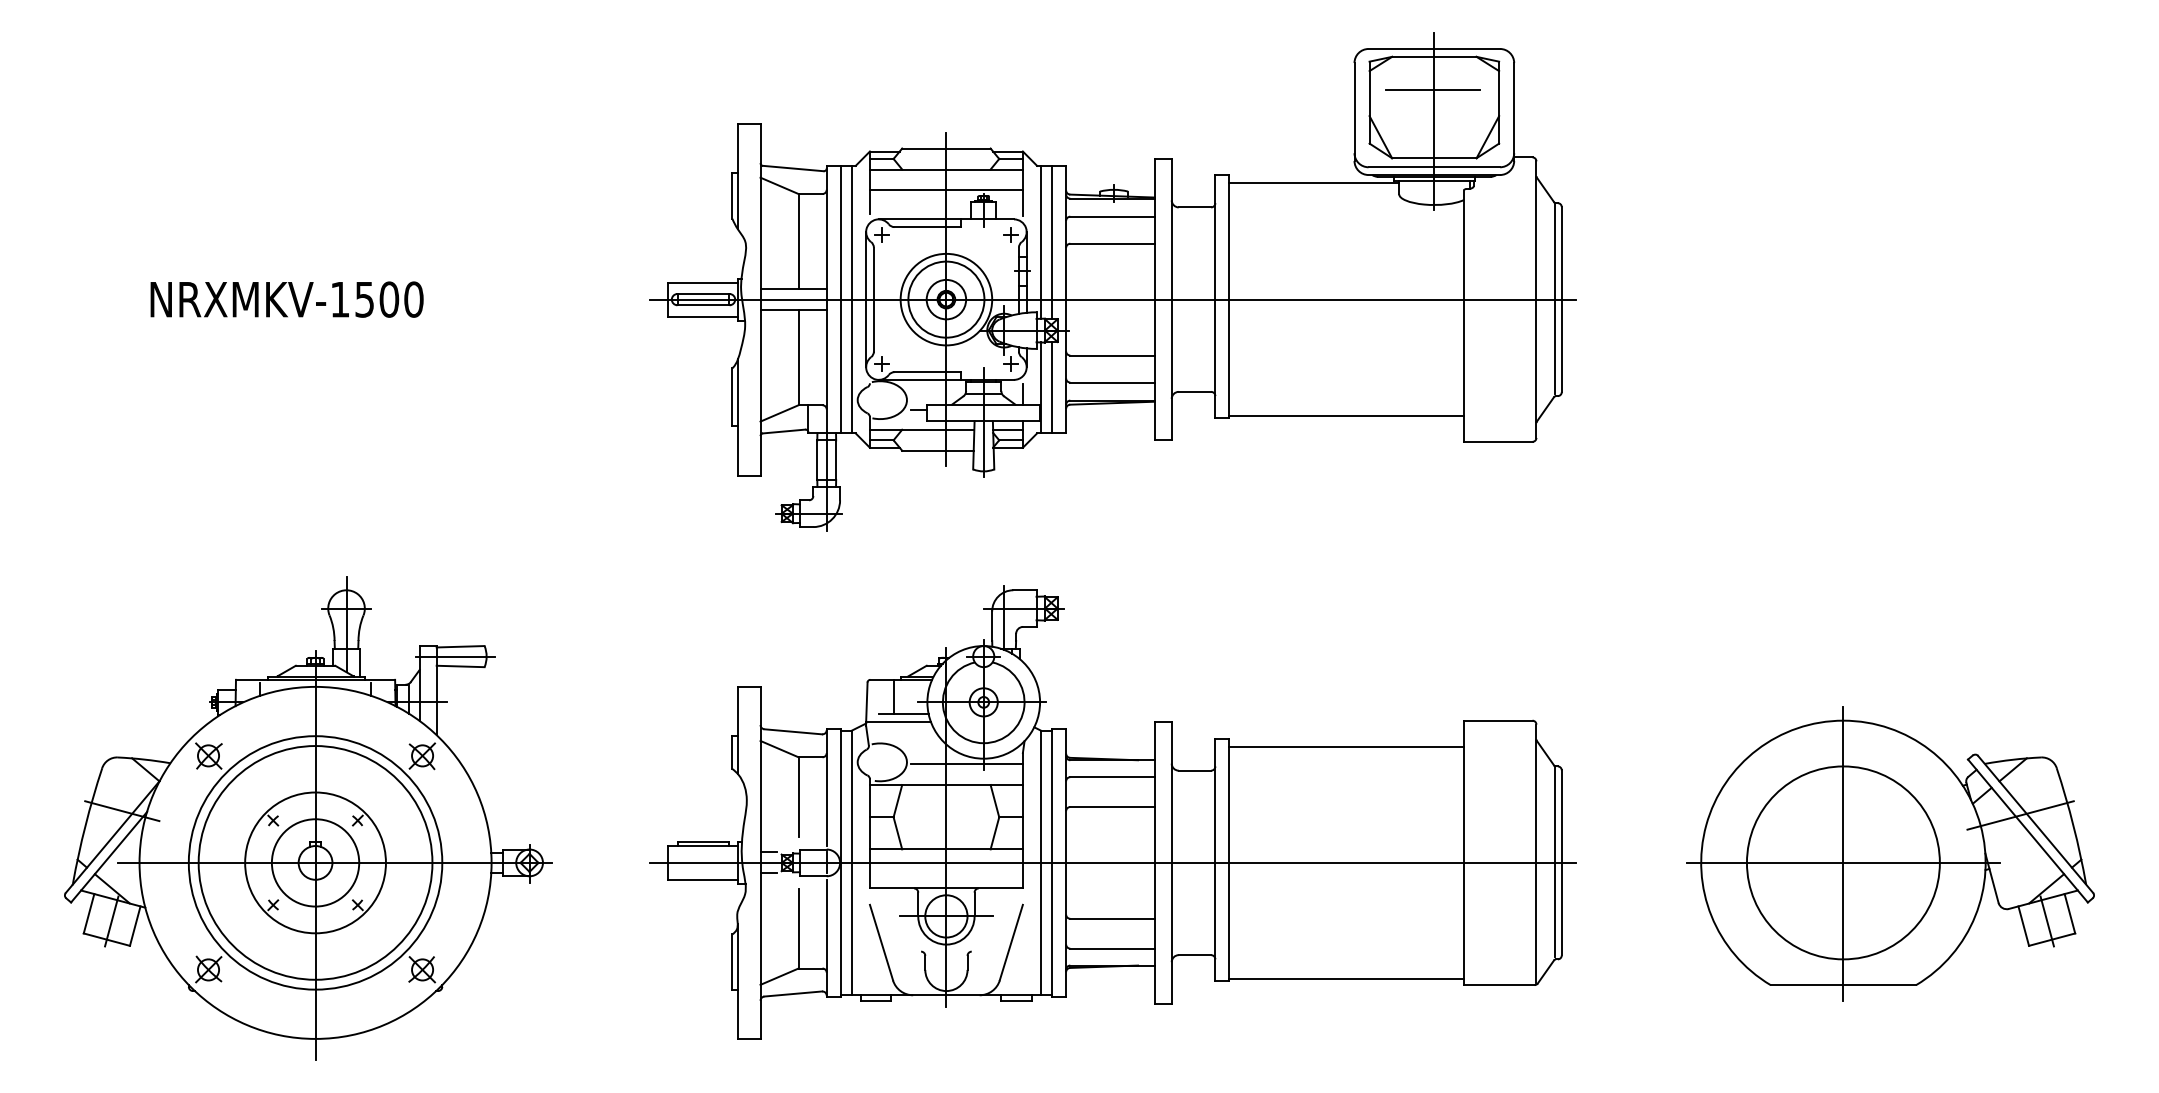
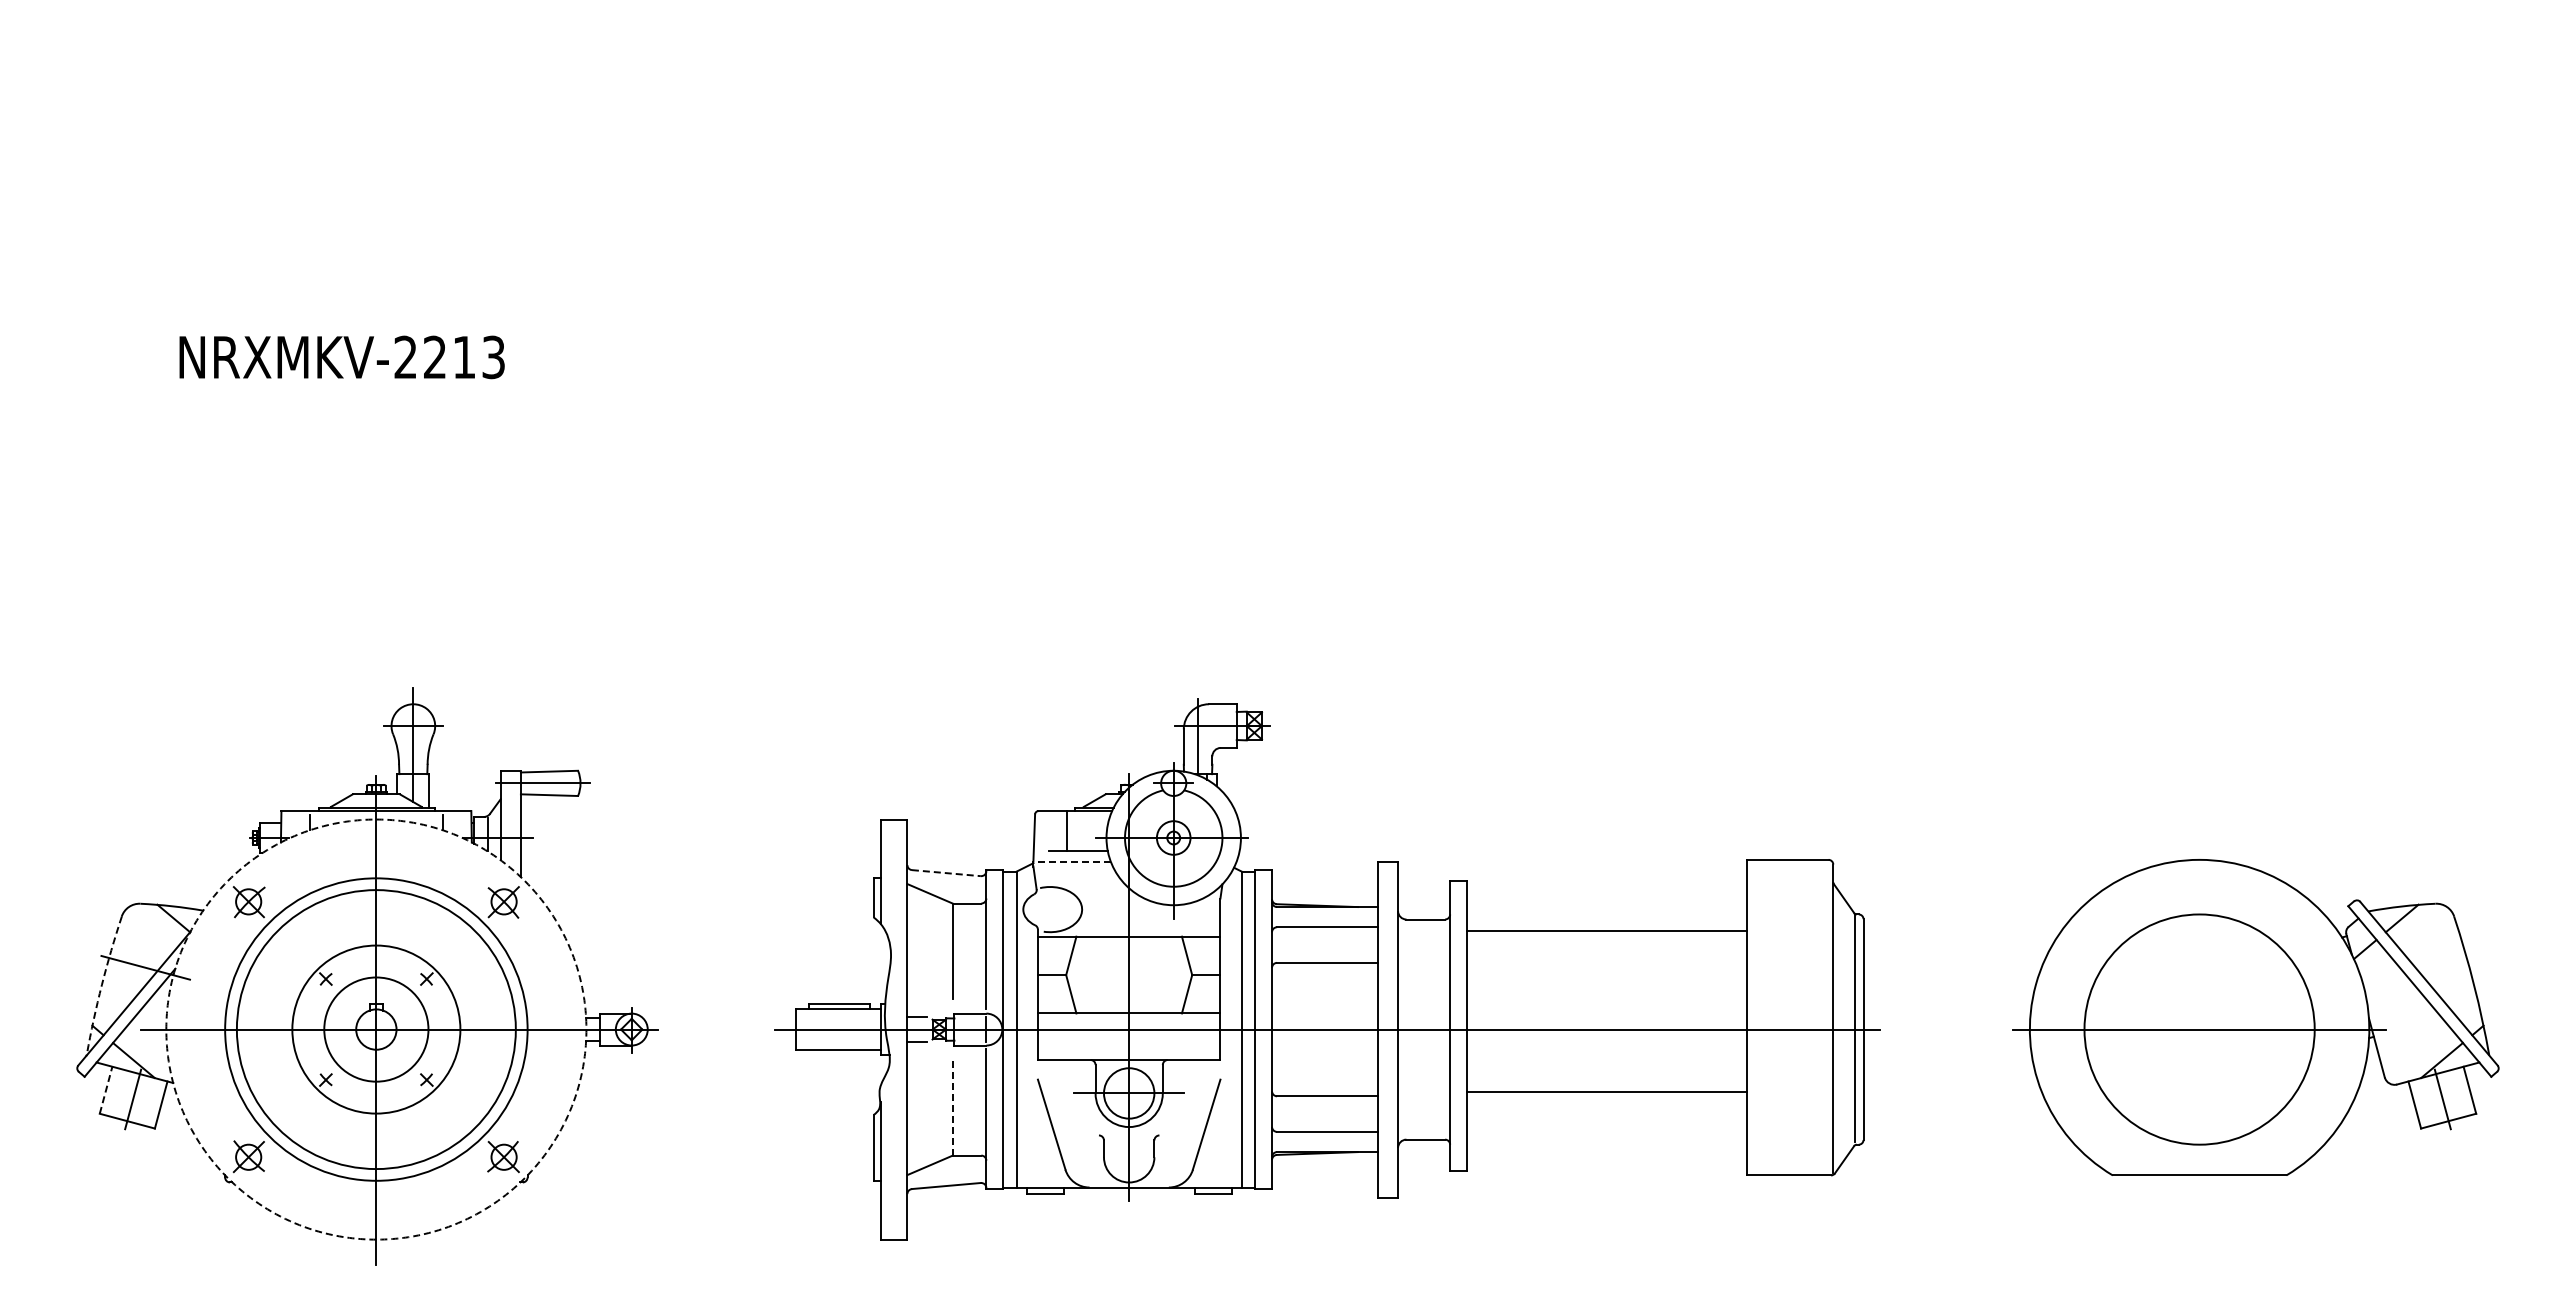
part: (1112, 281) -> (1327, 335), removed
text: (376, 299) -> (449, 357), NRXMKV-1500 -> NRXMKV-2213
line: (898, 722) -> (1072, 861), solid -> dashed
line: (793, 732) -> (946, 873), solid -> dashed
line: (1346, 746) -> (1606, 930), moved
line: (966, 763) -> (1153, 911), removed
line: (2020, 815) -> (2410, 972), removed
arc: (85, 825) -> (101, 984), solid -> dashed
line: (1843, 853) -> (2199, 1018), removed
circle: (315, 862) -> (376, 1029), solid -> dashed
line: (89, 913) -> (106, 1089), solid -> dashed
line: (798, 929) -> (952, 1108), solid -> dashed
line: (1346, 979) -> (1606, 1092), moved

